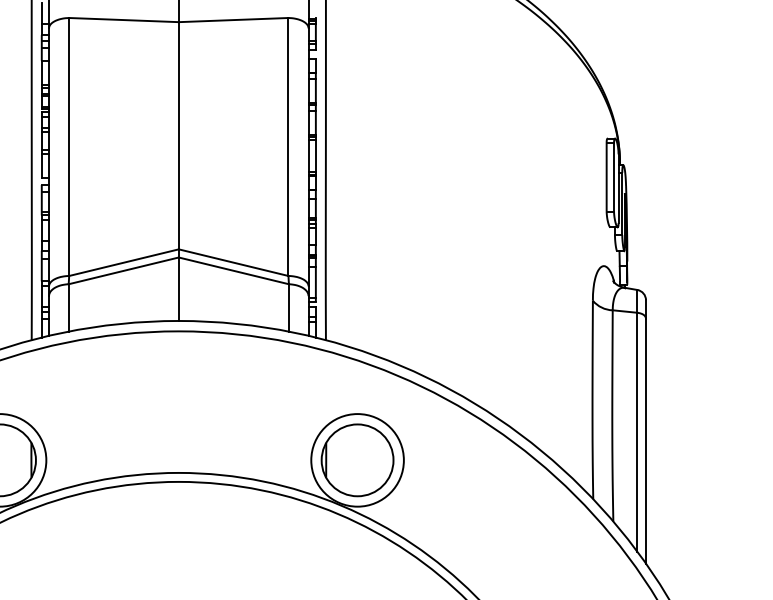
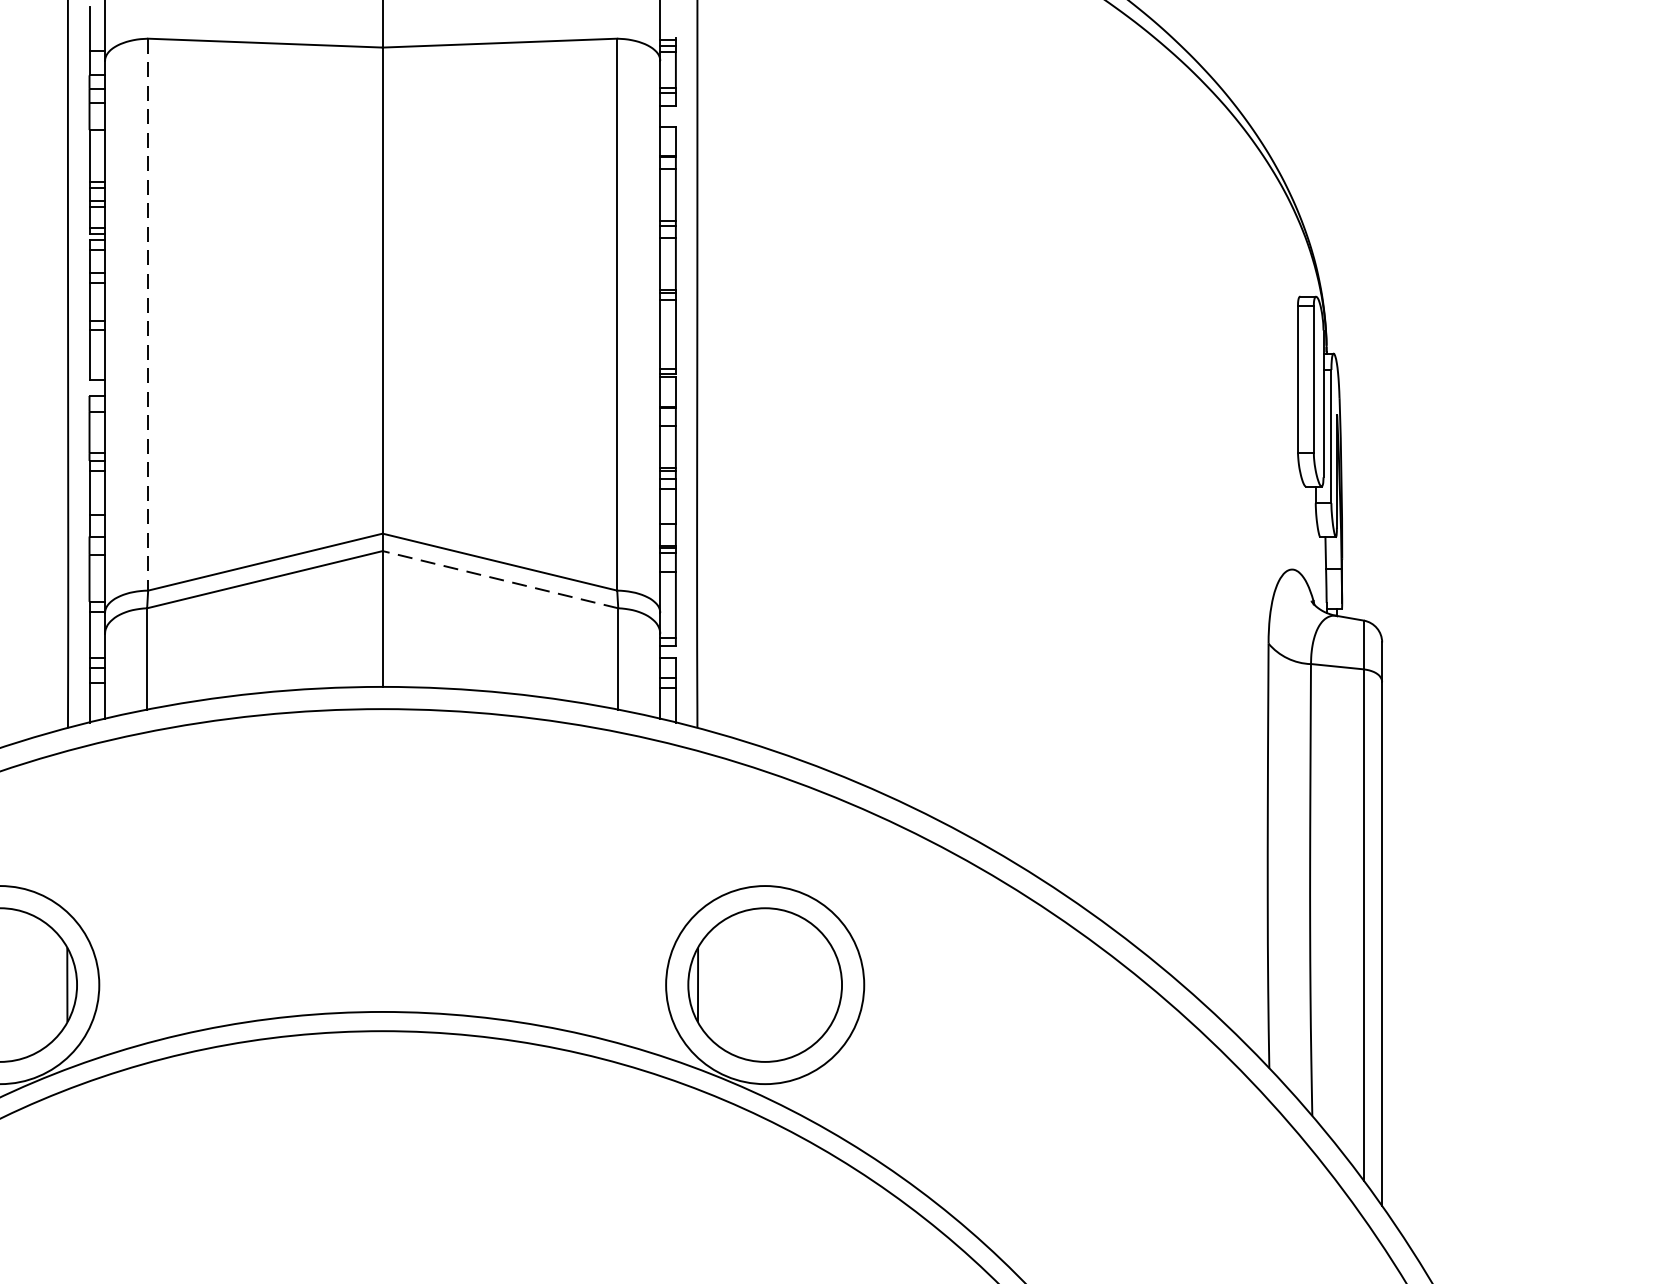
line: (69, 146) -> (148, 313), solid -> dashed
line: (233, 270) -> (499, 578), solid -> dashed

